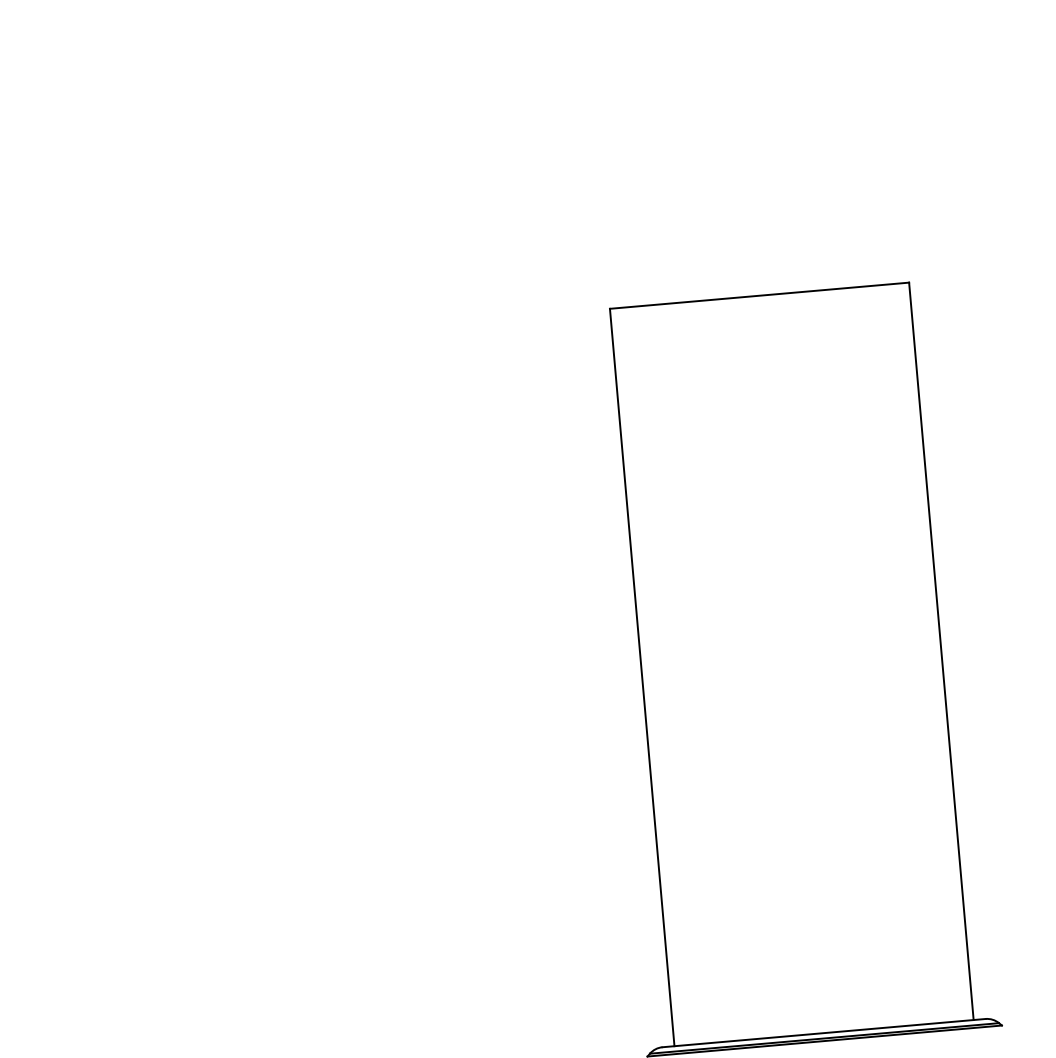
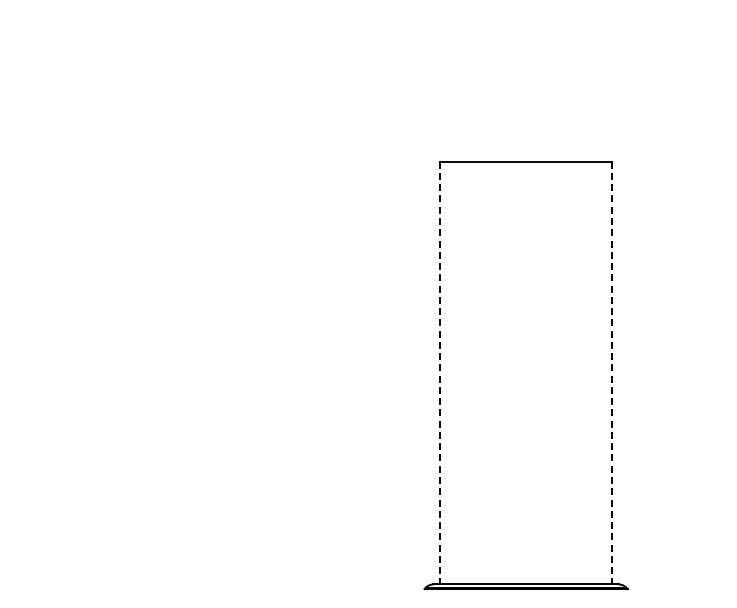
line: (940, 652) -> (611, 373), solid -> dashed
line: (642, 678) -> (440, 373), solid -> dashed

